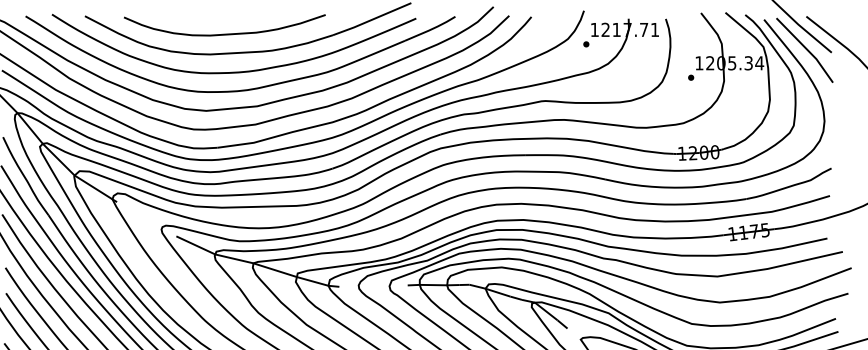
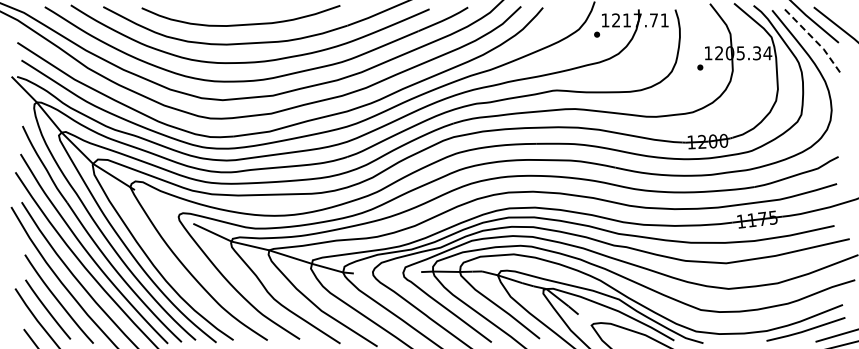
line: (807, 49) -> (814, 39), solid -> dashed

